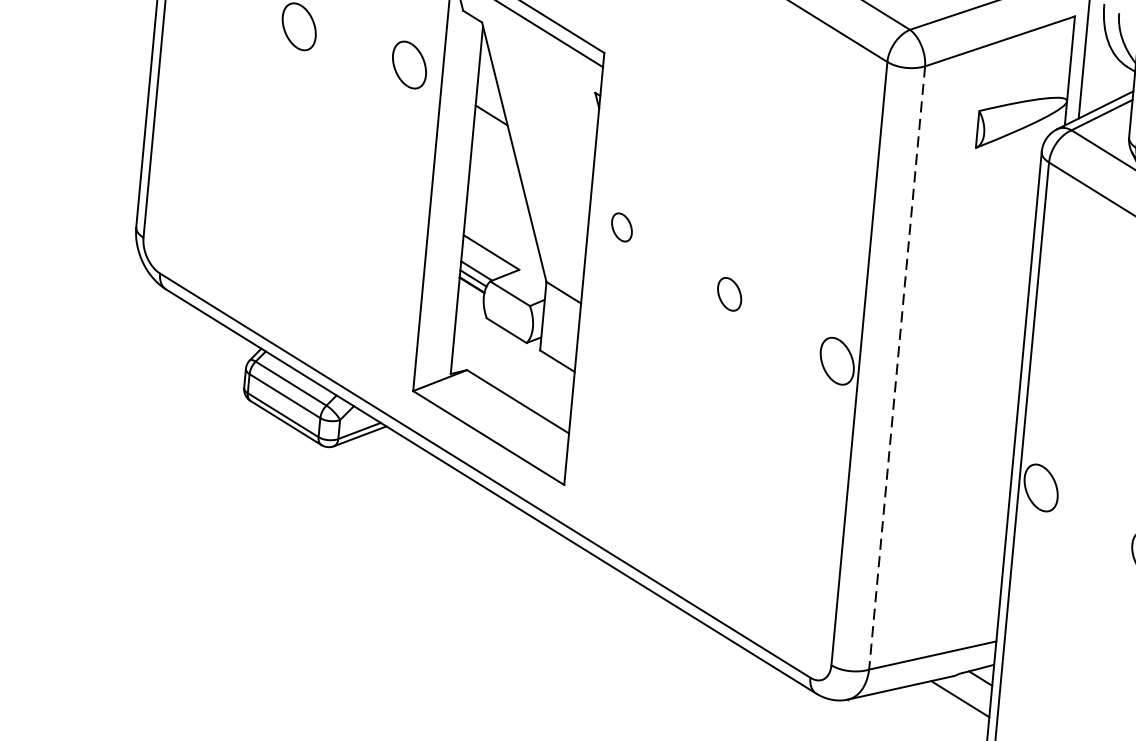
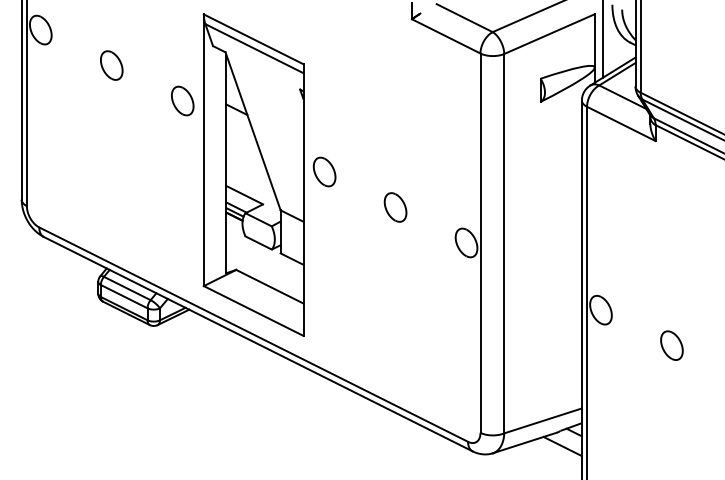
part: (409, 64) -> (182, 100), moved
part: (621, 226) -> (324, 171), size x1.67
part: (729, 294) -> (395, 207), size x1.43
line: (897, 367) -> (504, 243), dashed -> solid

